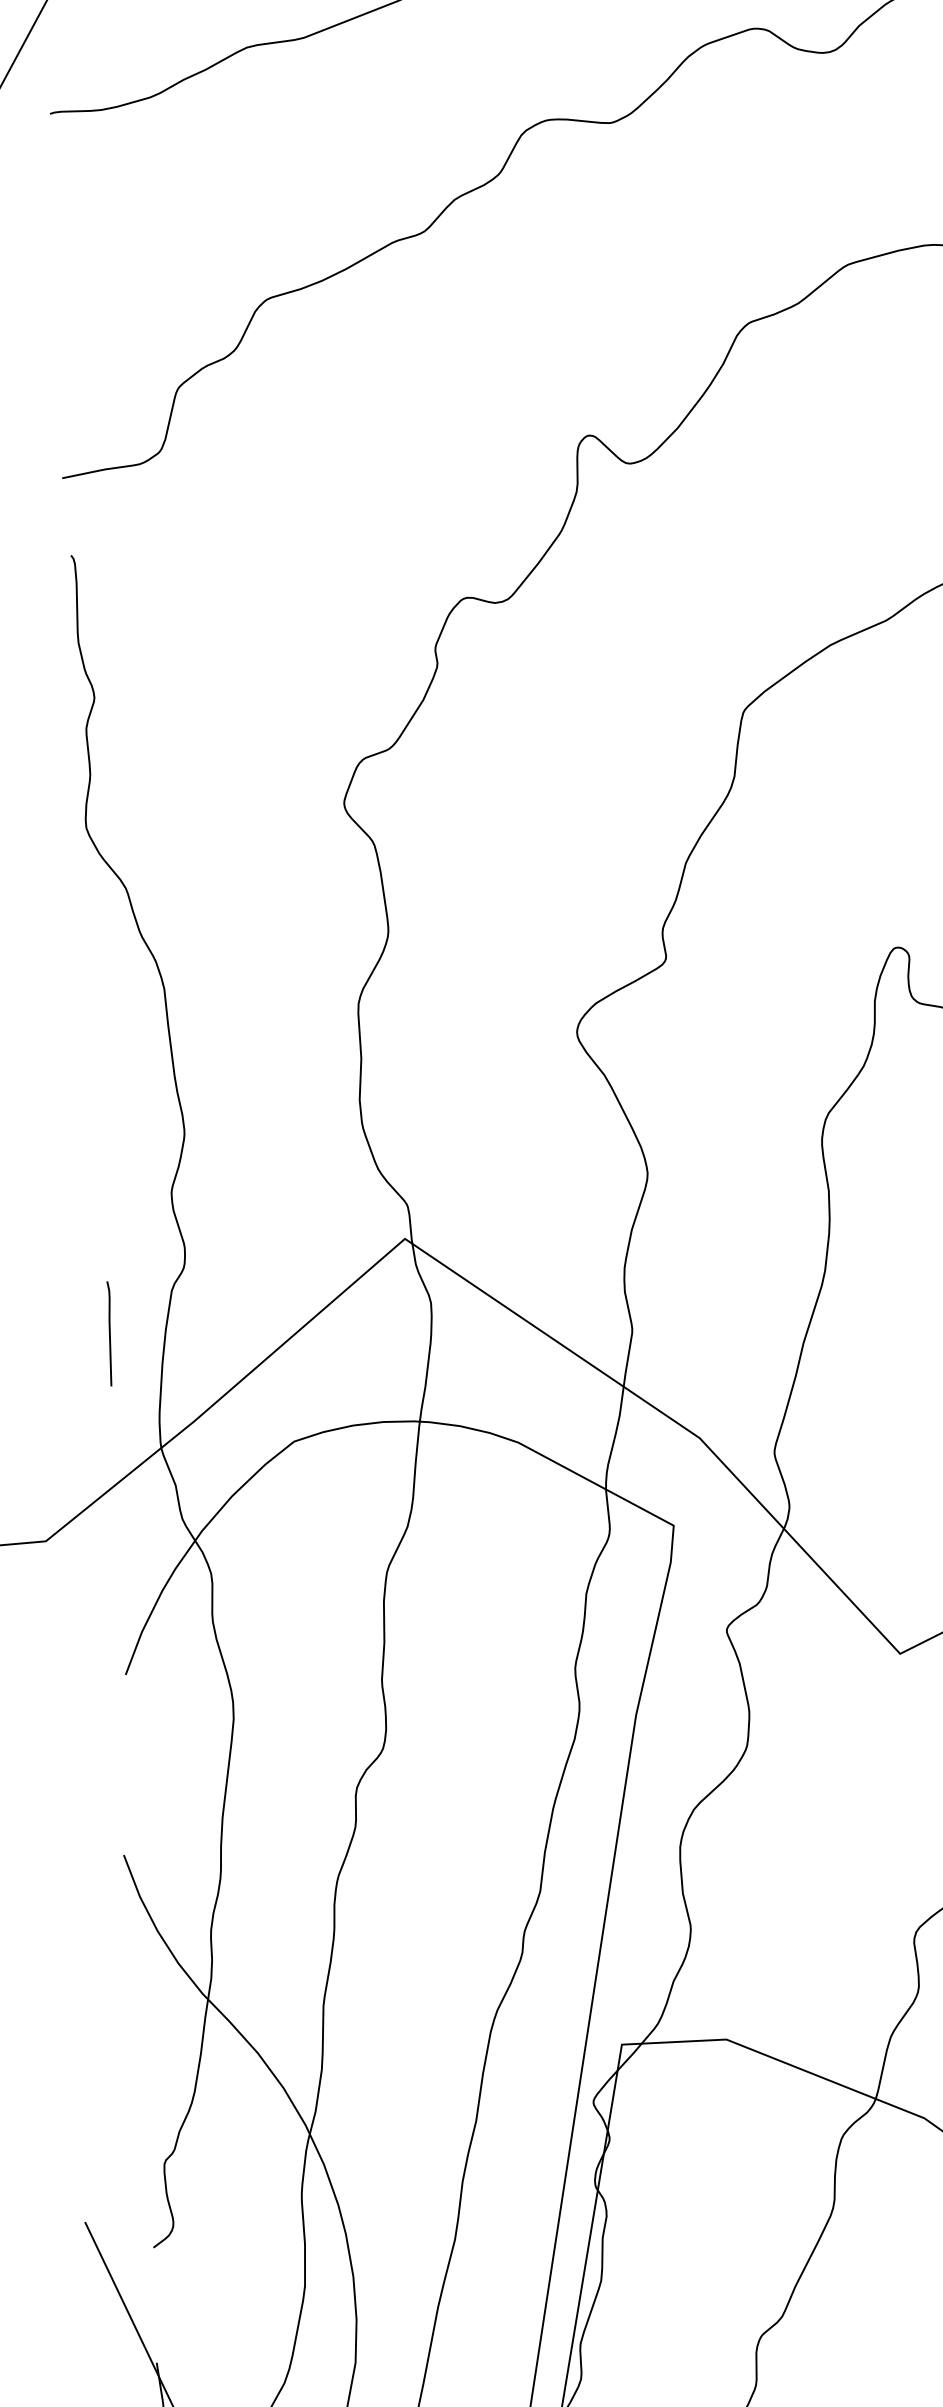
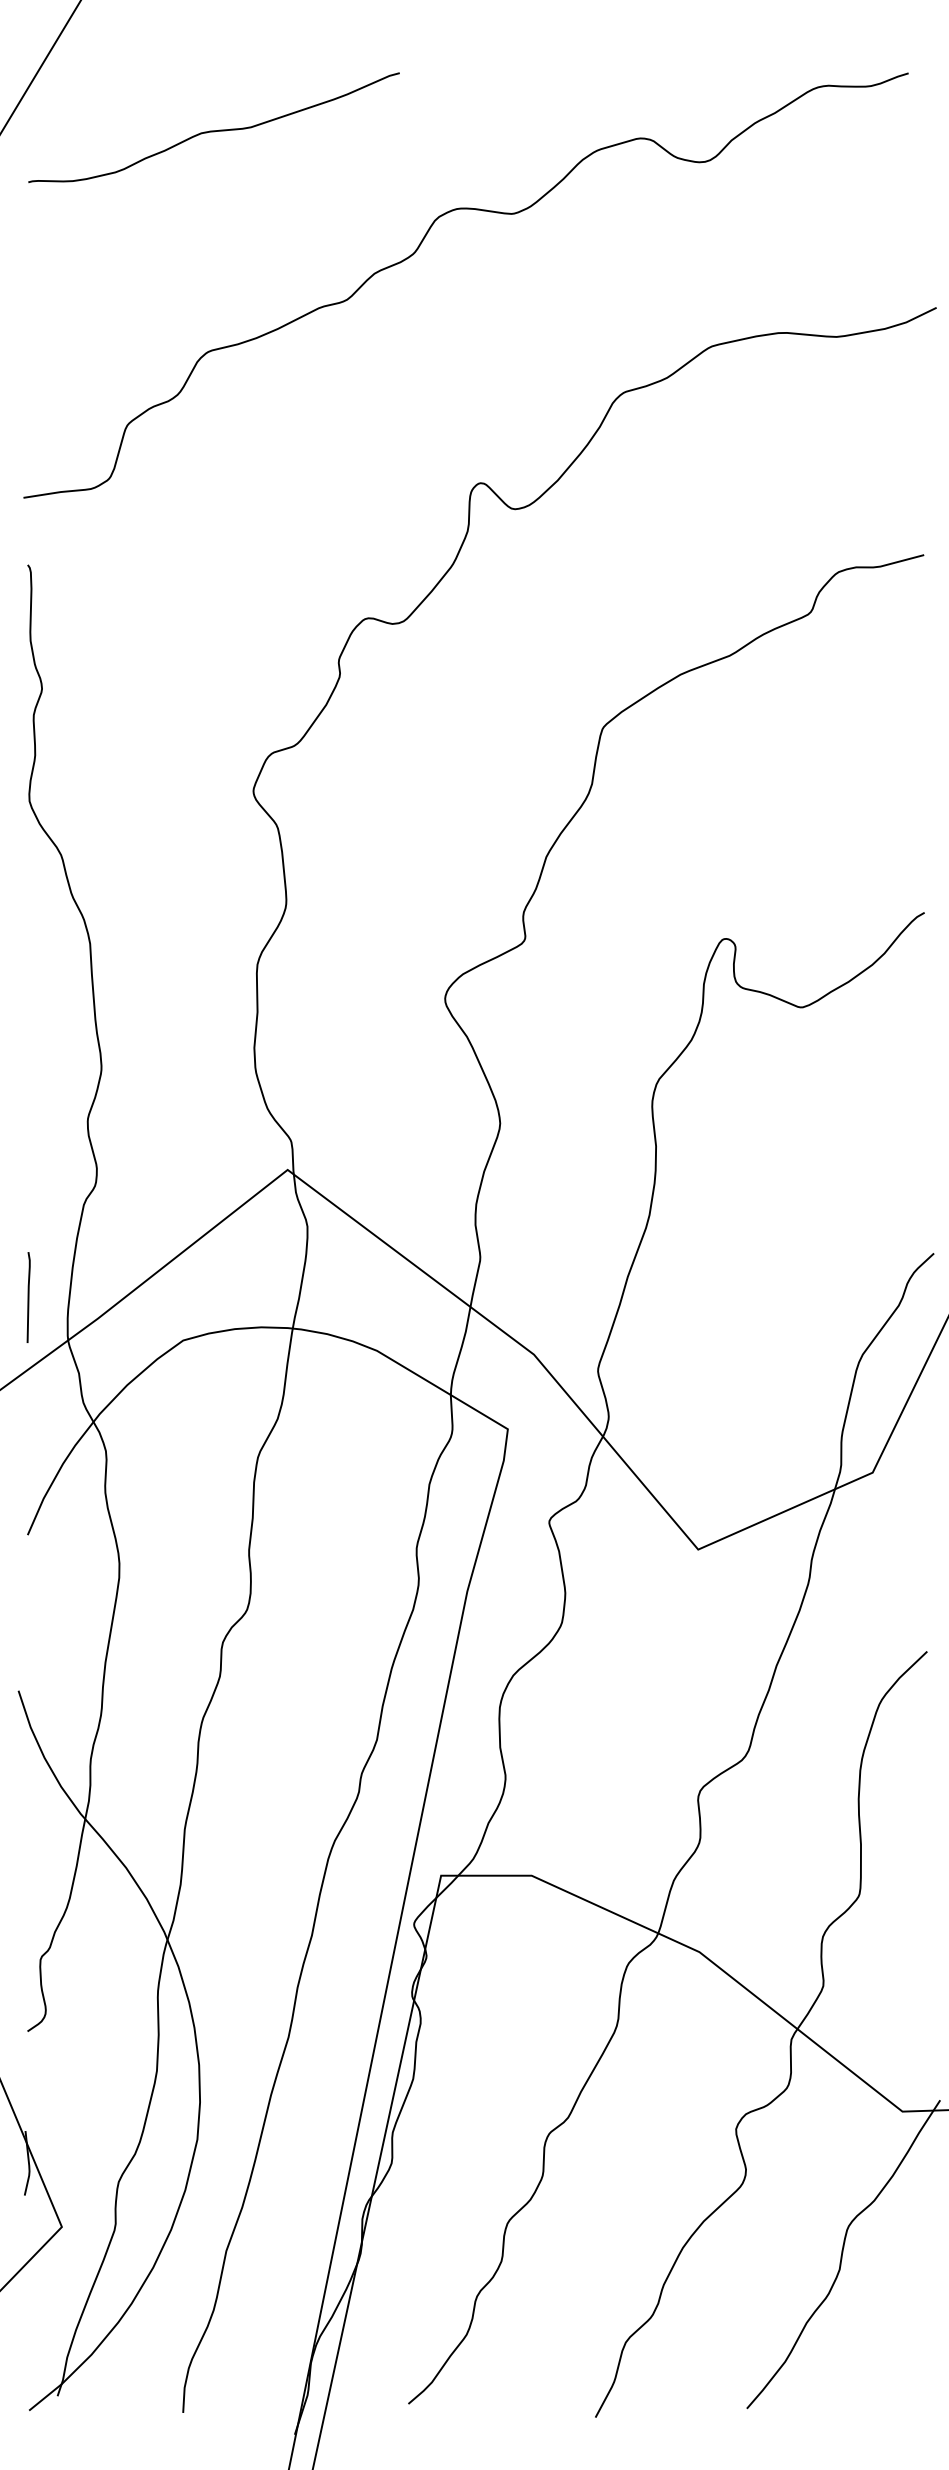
line: (109, 1333) -> (28, 1297), moved

